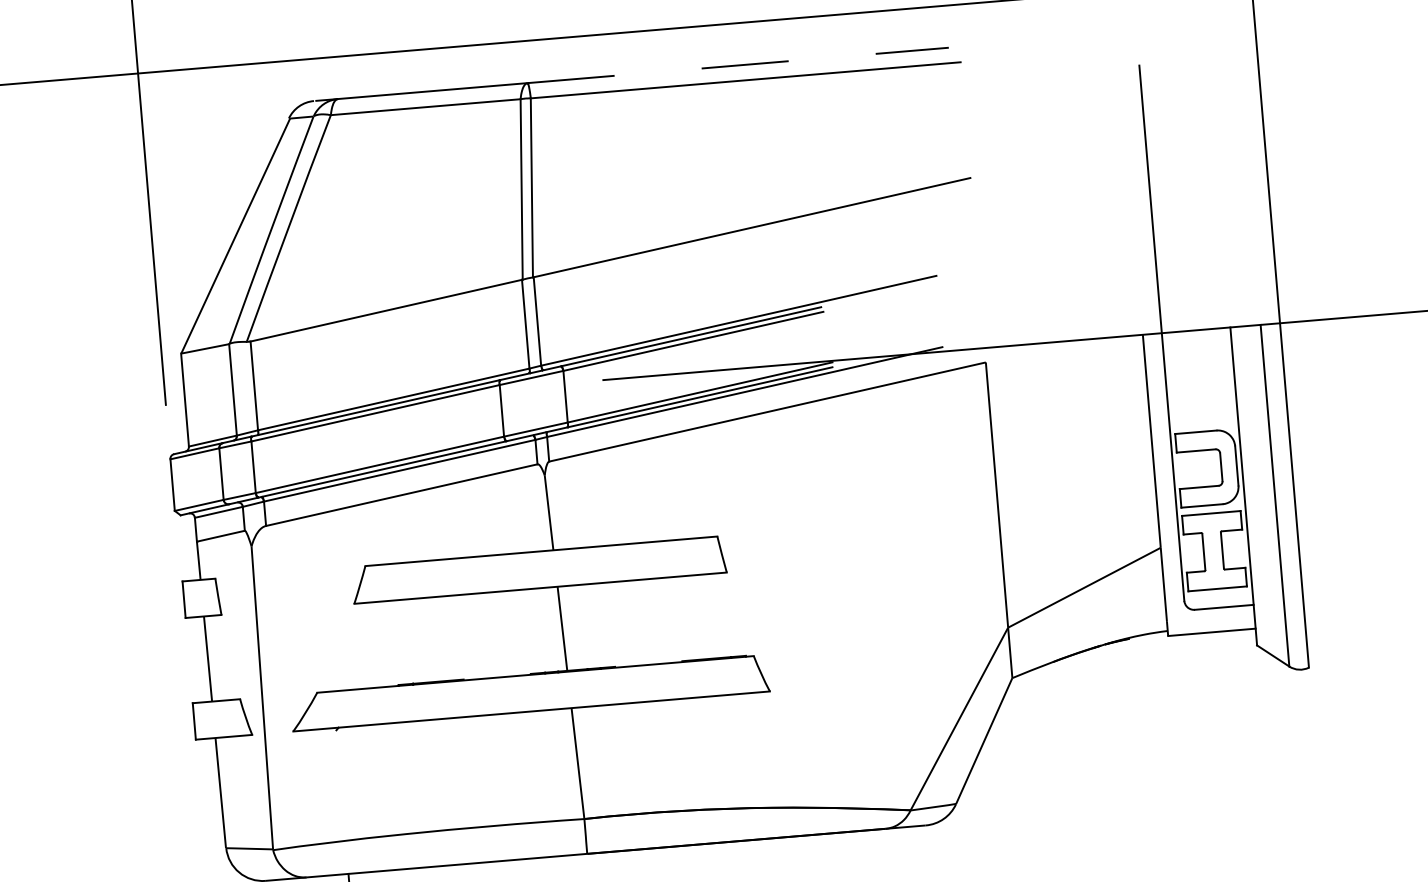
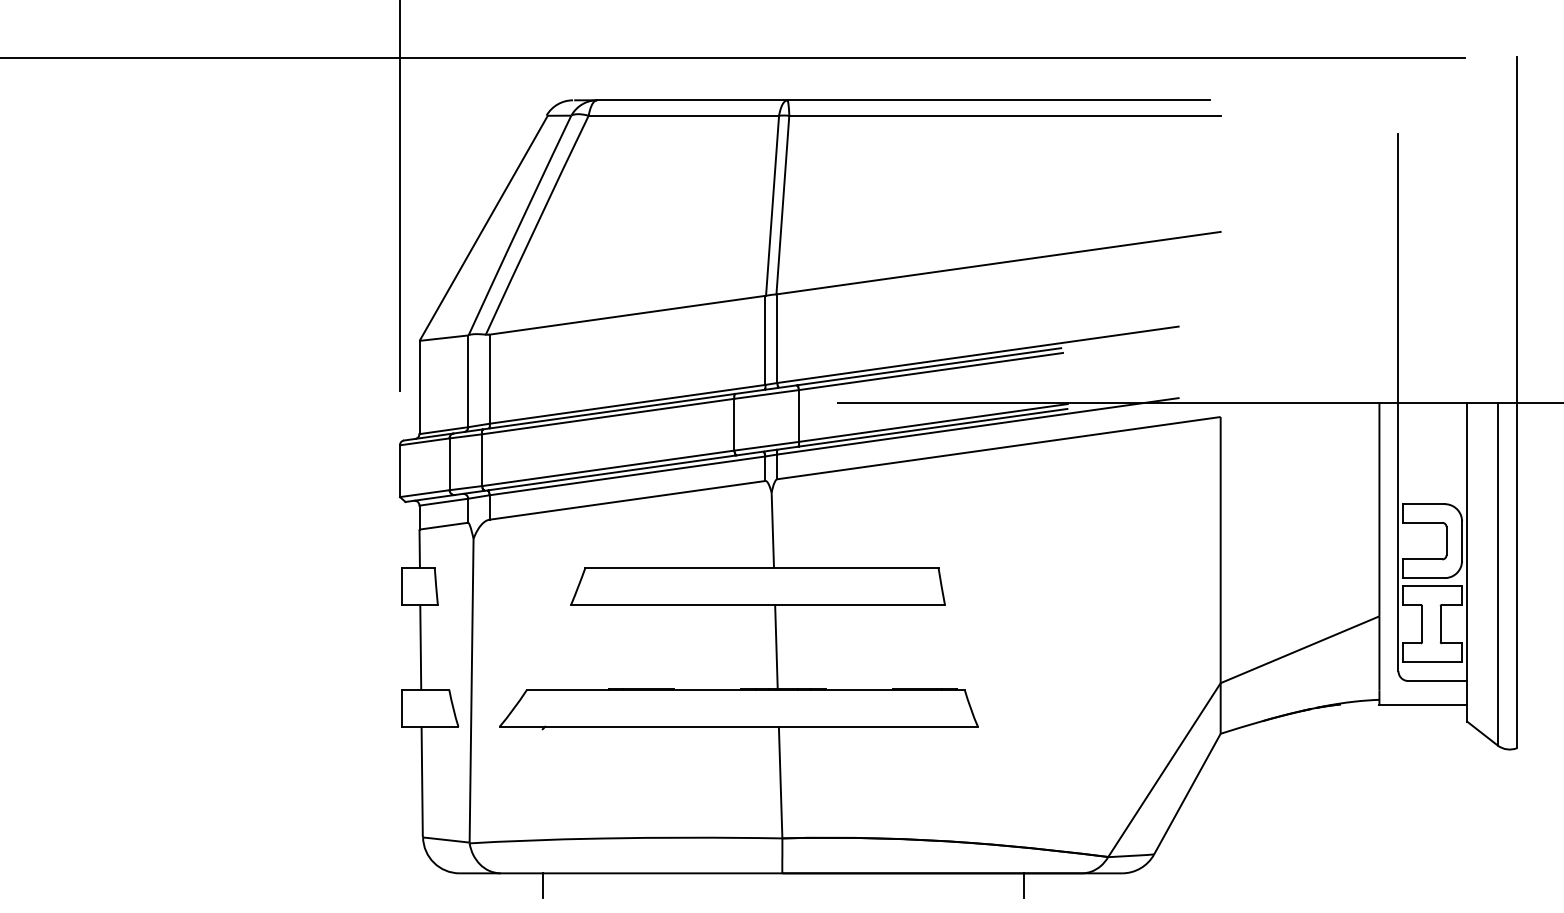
line: (738, 65) -> (999, 100), dashed -> solid
line: (829, 845) -> (1024, 885), added

